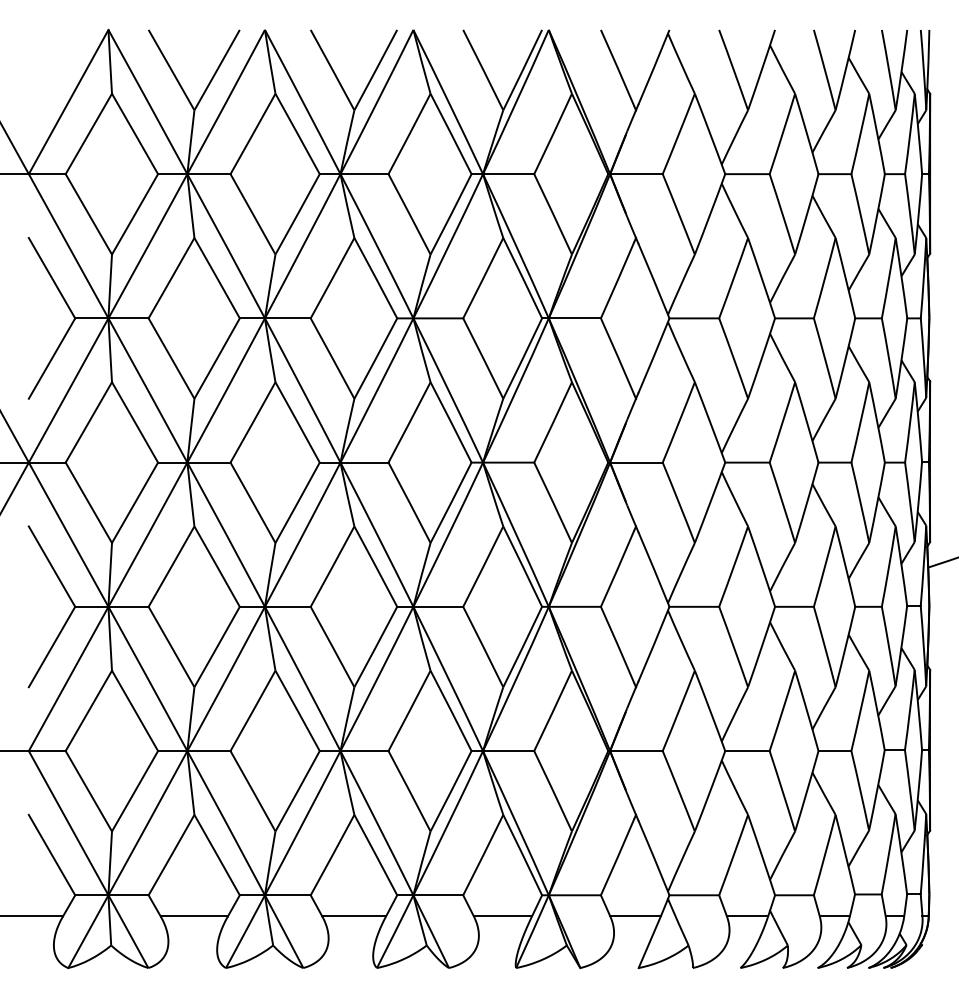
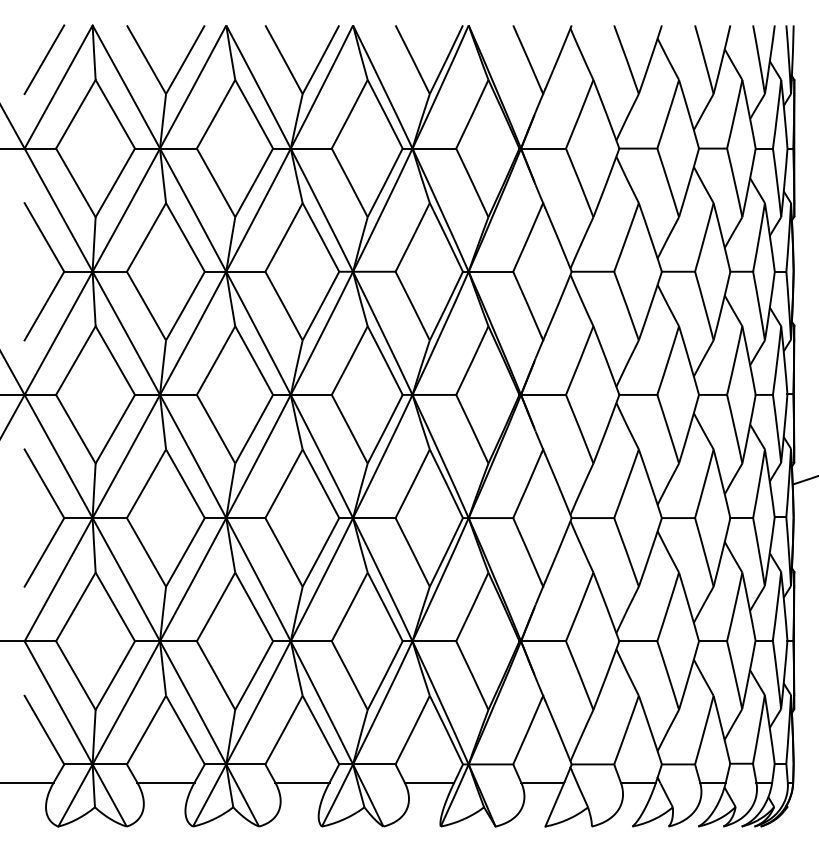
line: (51, 69) -> (43, 59), added

